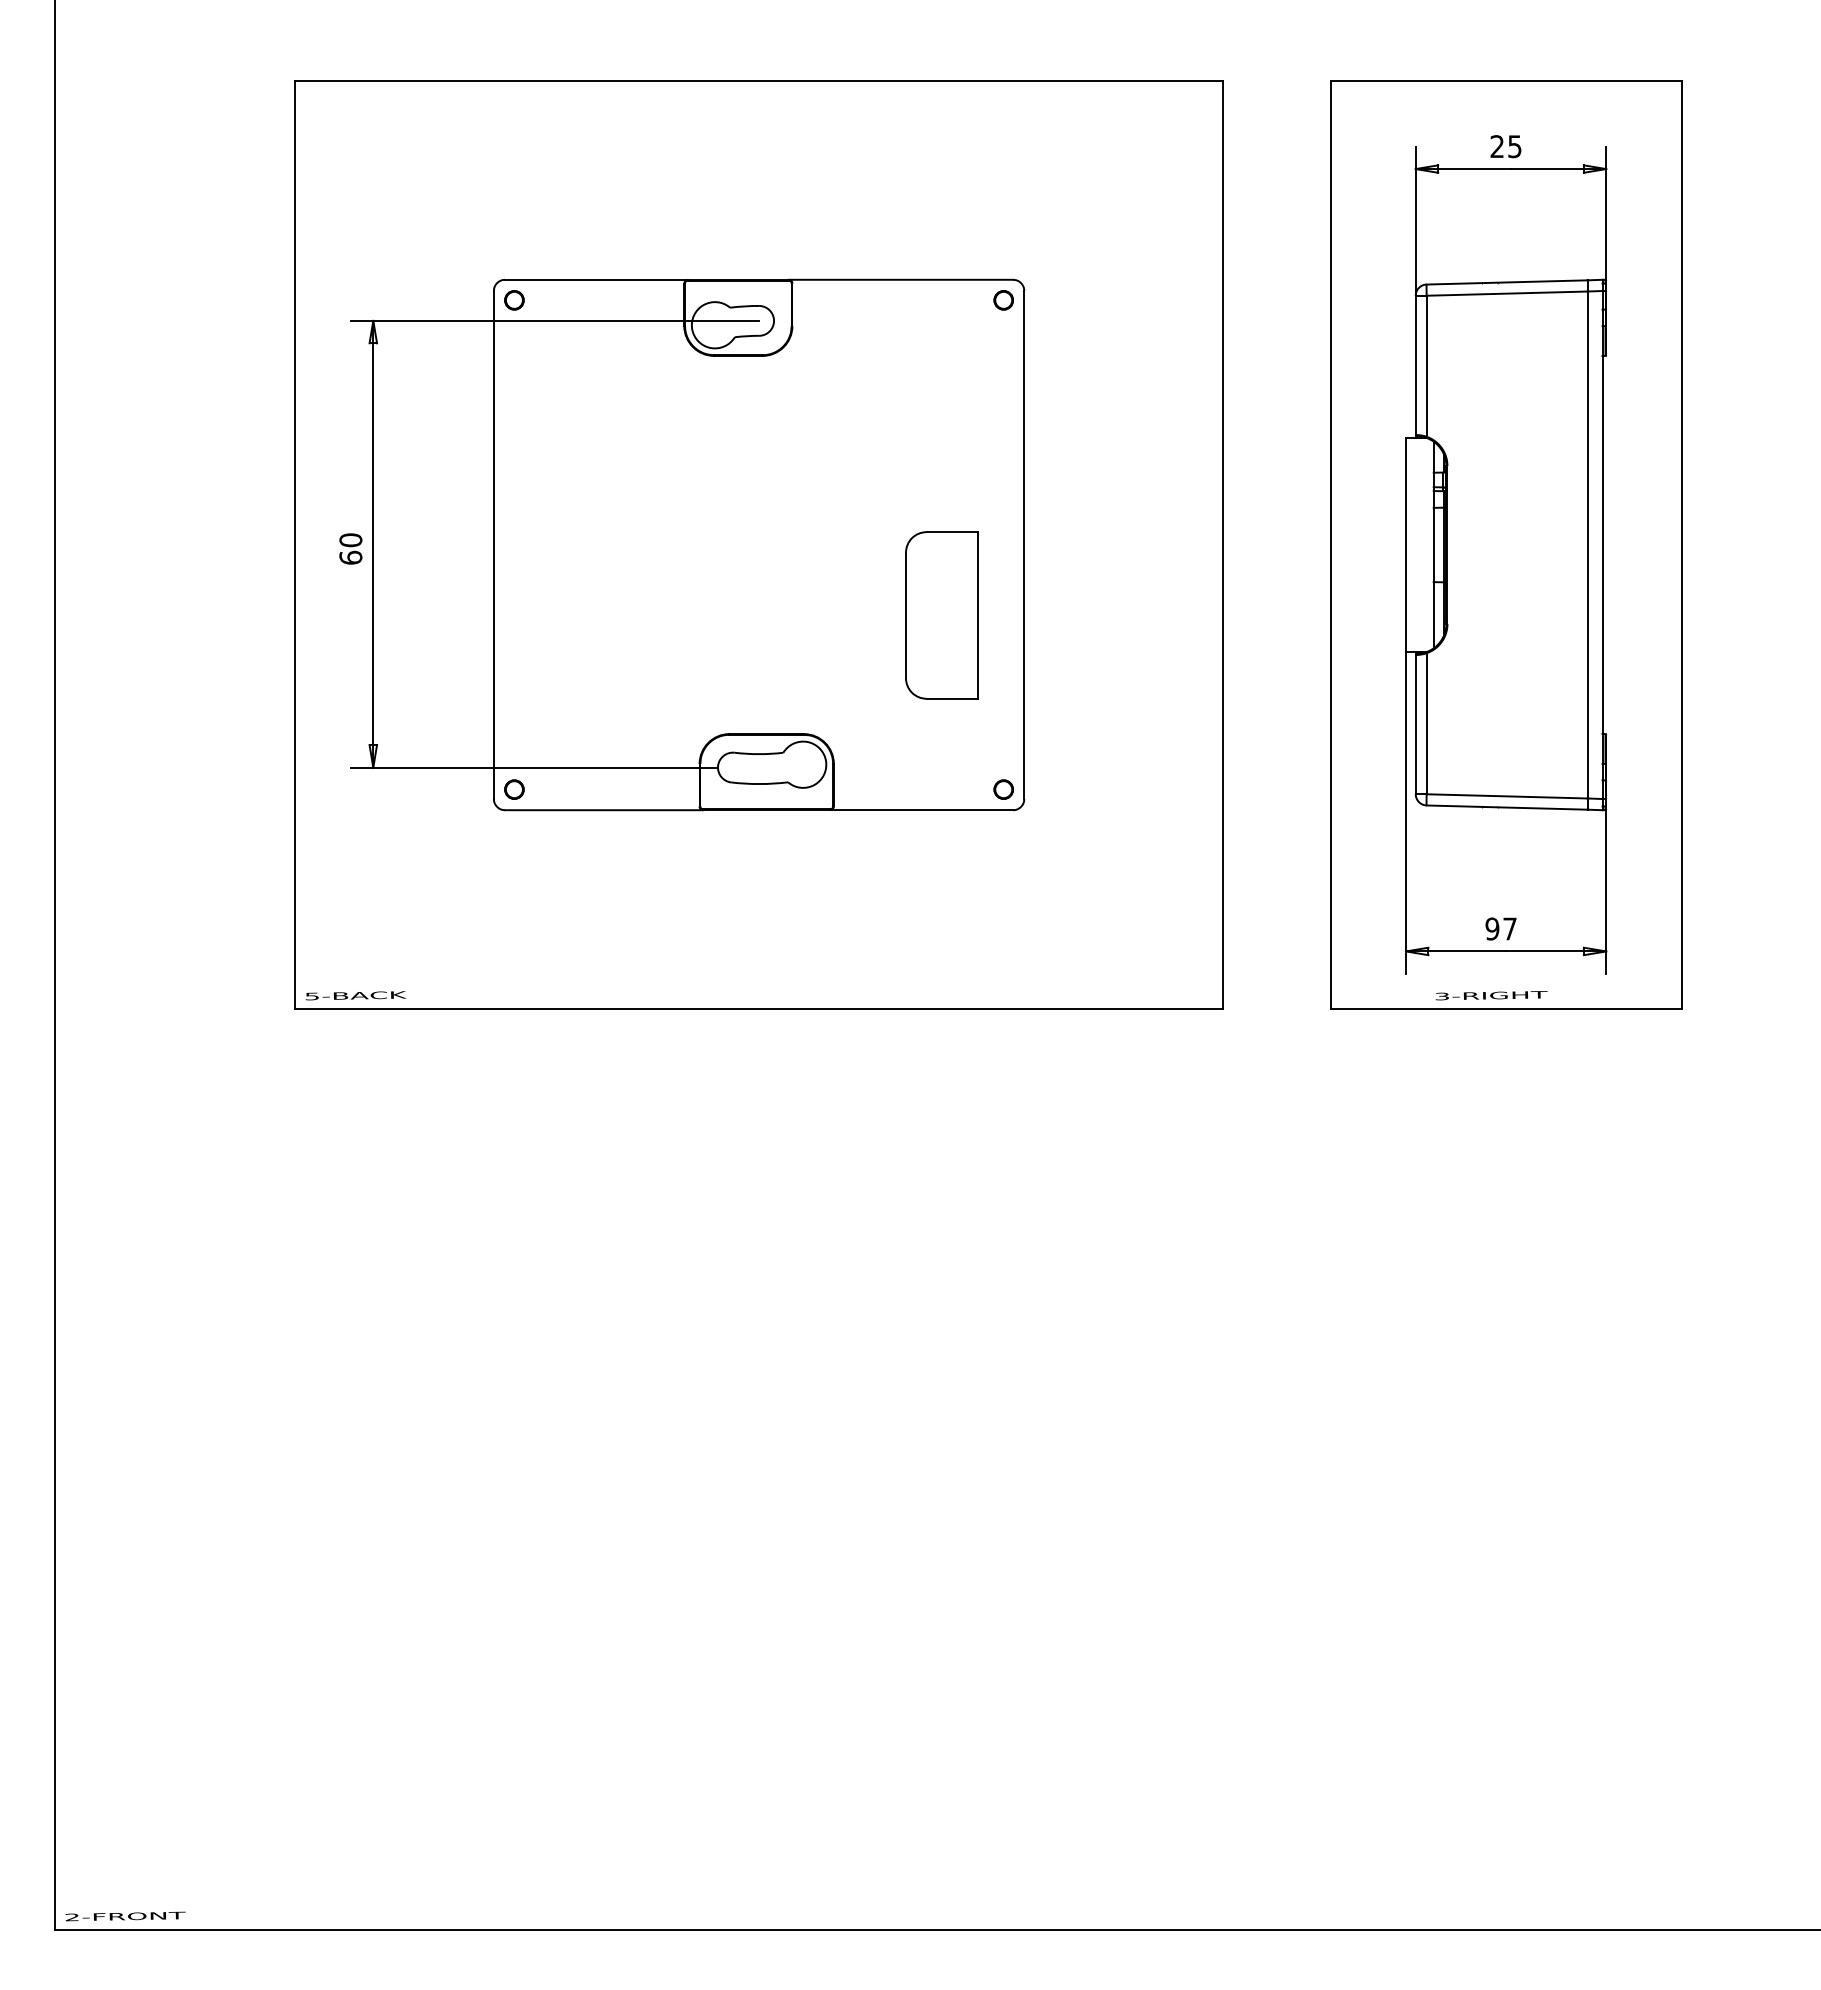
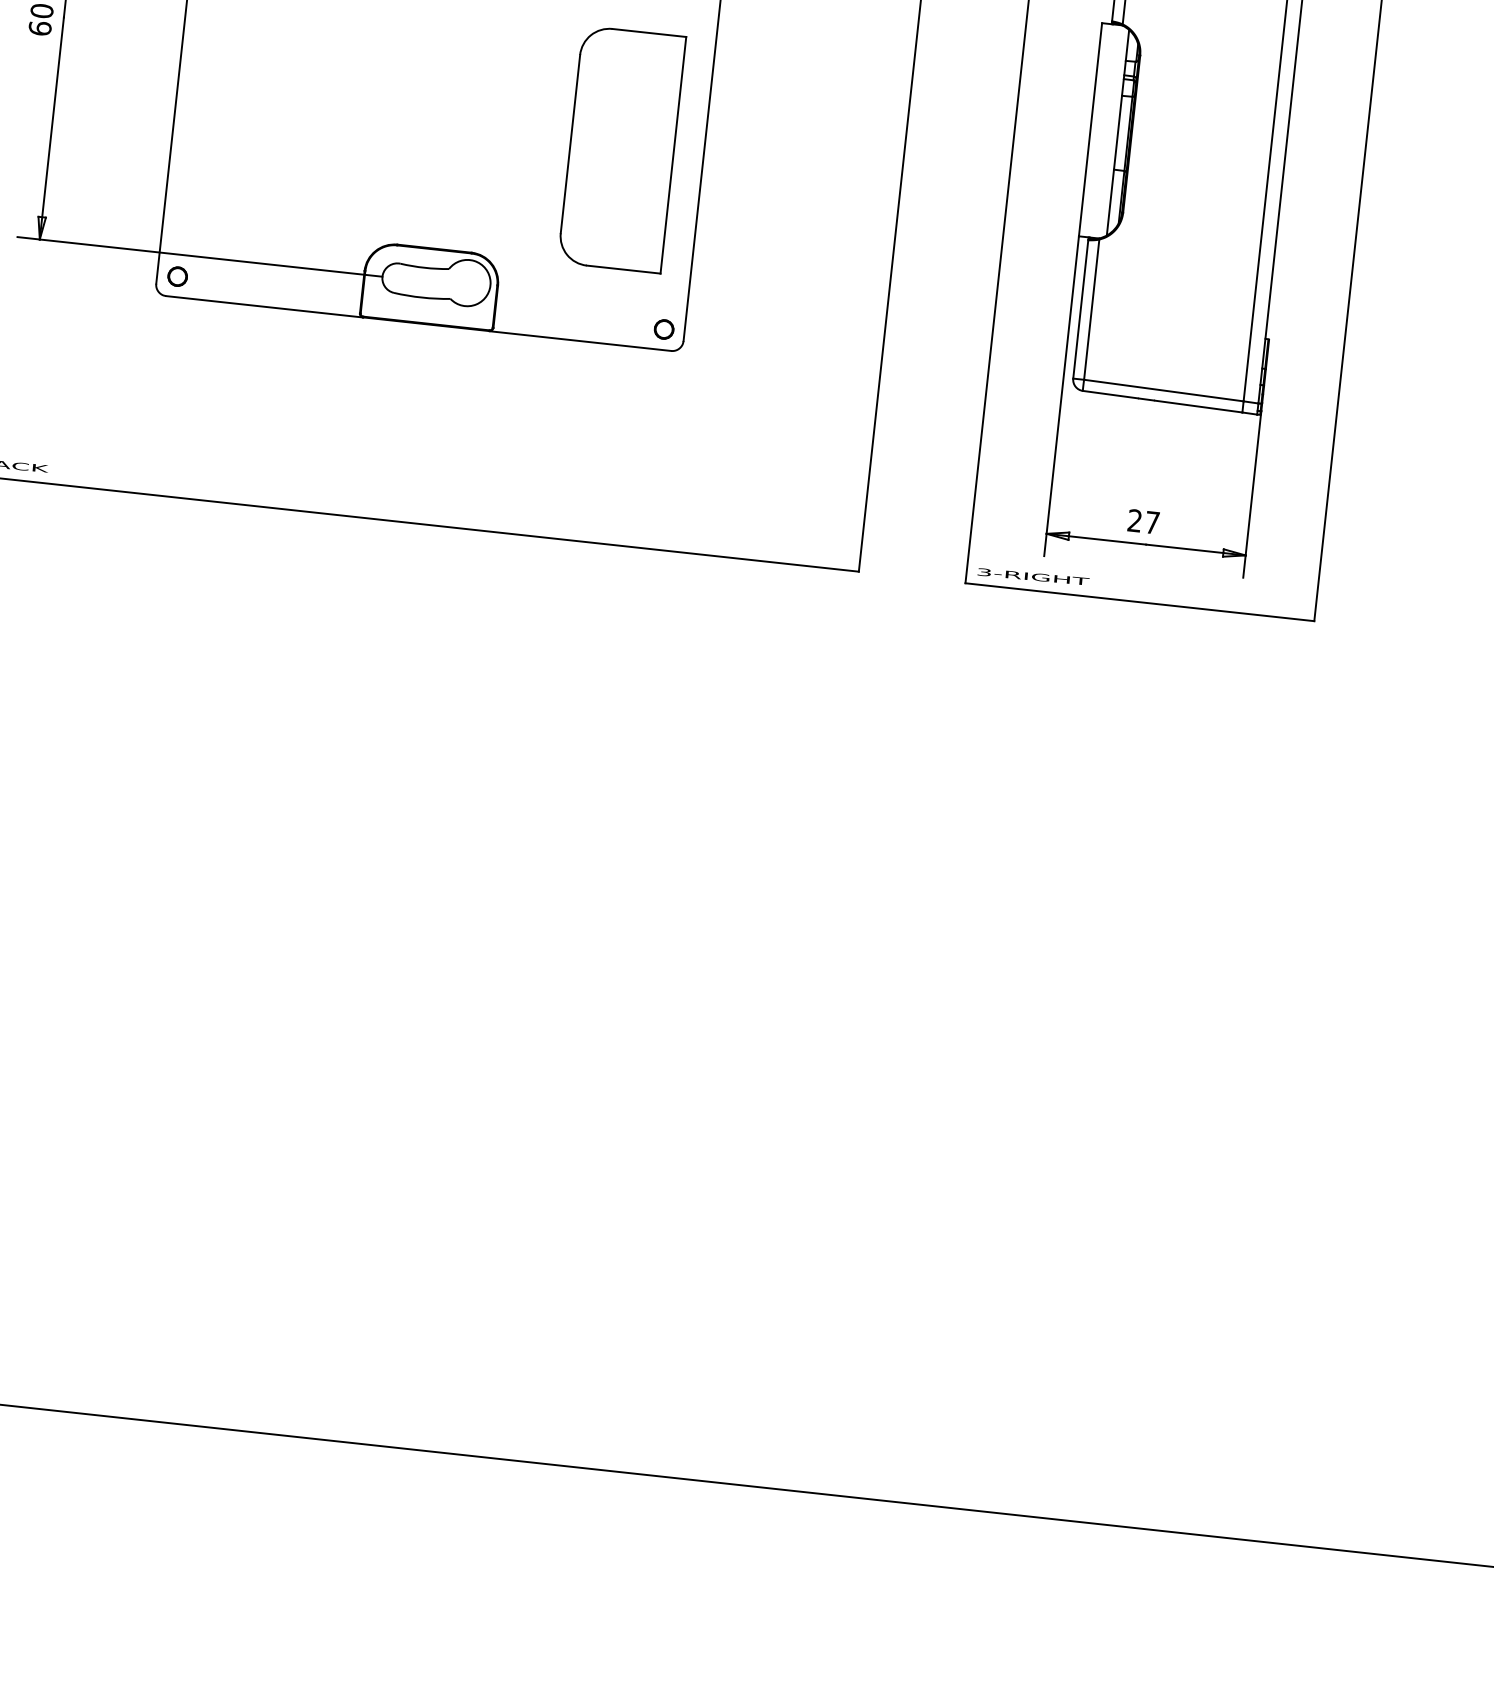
part: (941, 615) -> (621, 149), size x1.43
text: (1492, 928) -> (1135, 520), 97 -> 27
text: (1491, 995) -> (1033, 576), moved

